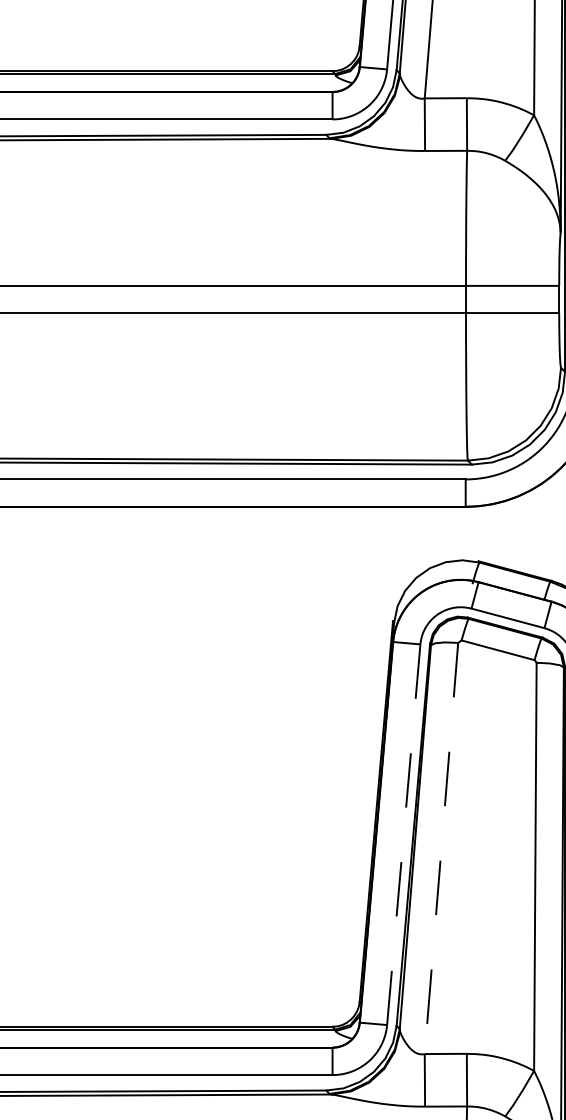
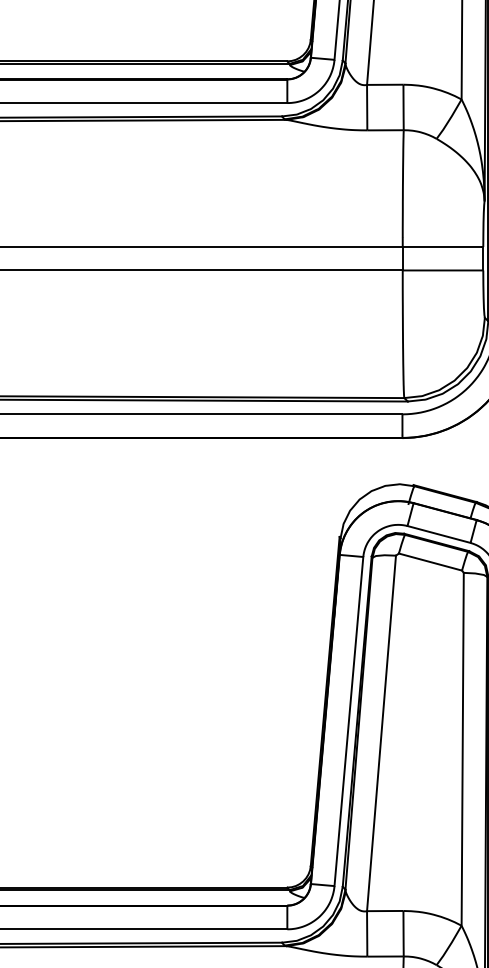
line: (403, 835) -> (348, 722), dashed -> solid
line: (441, 848) -> (381, 733), dashed -> solid

